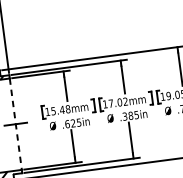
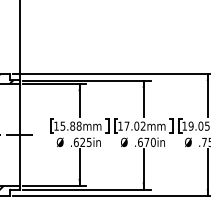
text: (62, 109) -> (72, 125), 15.48mm -> 15.88mm
text: (130, 115) -> (146, 141), .385in -> .670in
line: (15, 124) -> (19, 135), dashed -> solid

